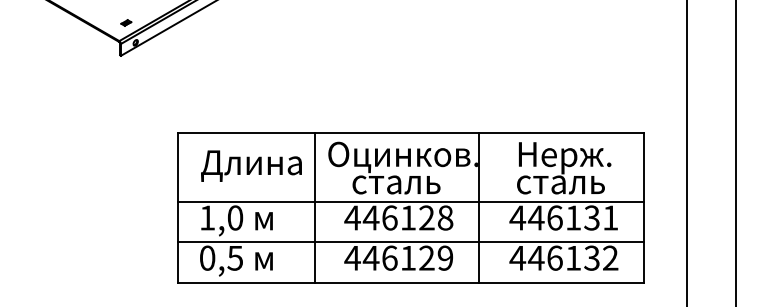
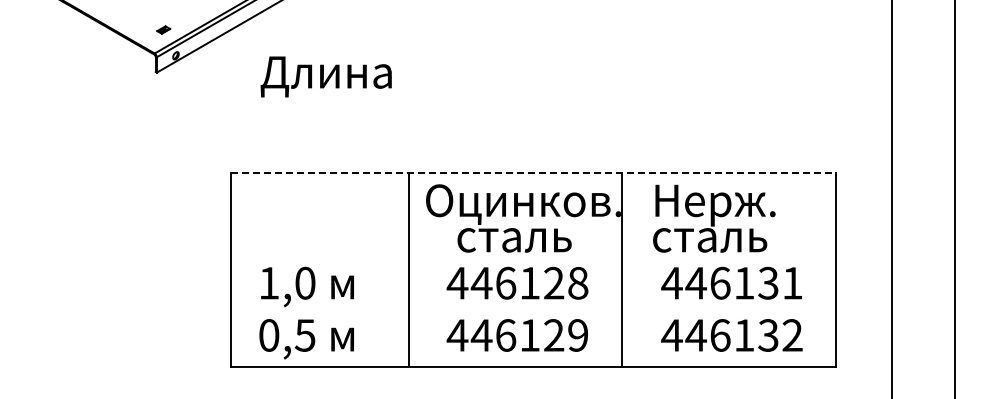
line: (411, 132) -> (533, 172), solid -> dashed
text: (250, 165) -> (325, 76), moved
text: (564, 168) -> (714, 218), moved
line: (411, 202) -> (533, 262), removed
line: (411, 242) -> (533, 314), removed

